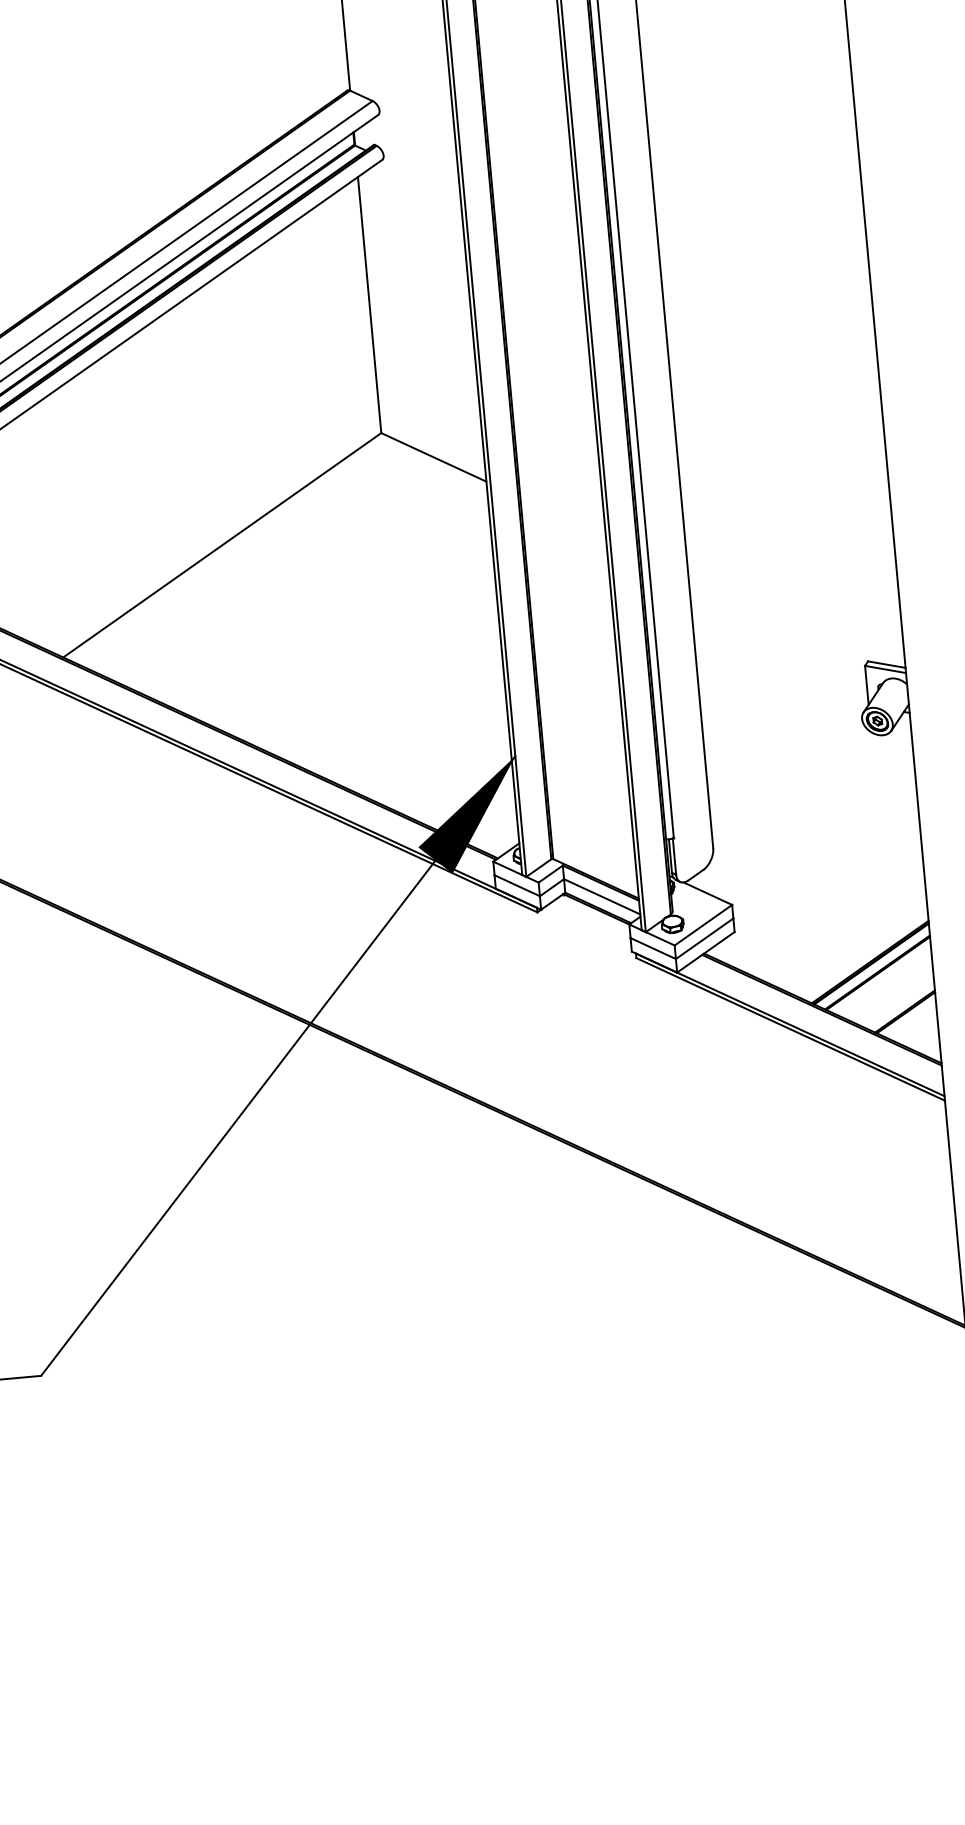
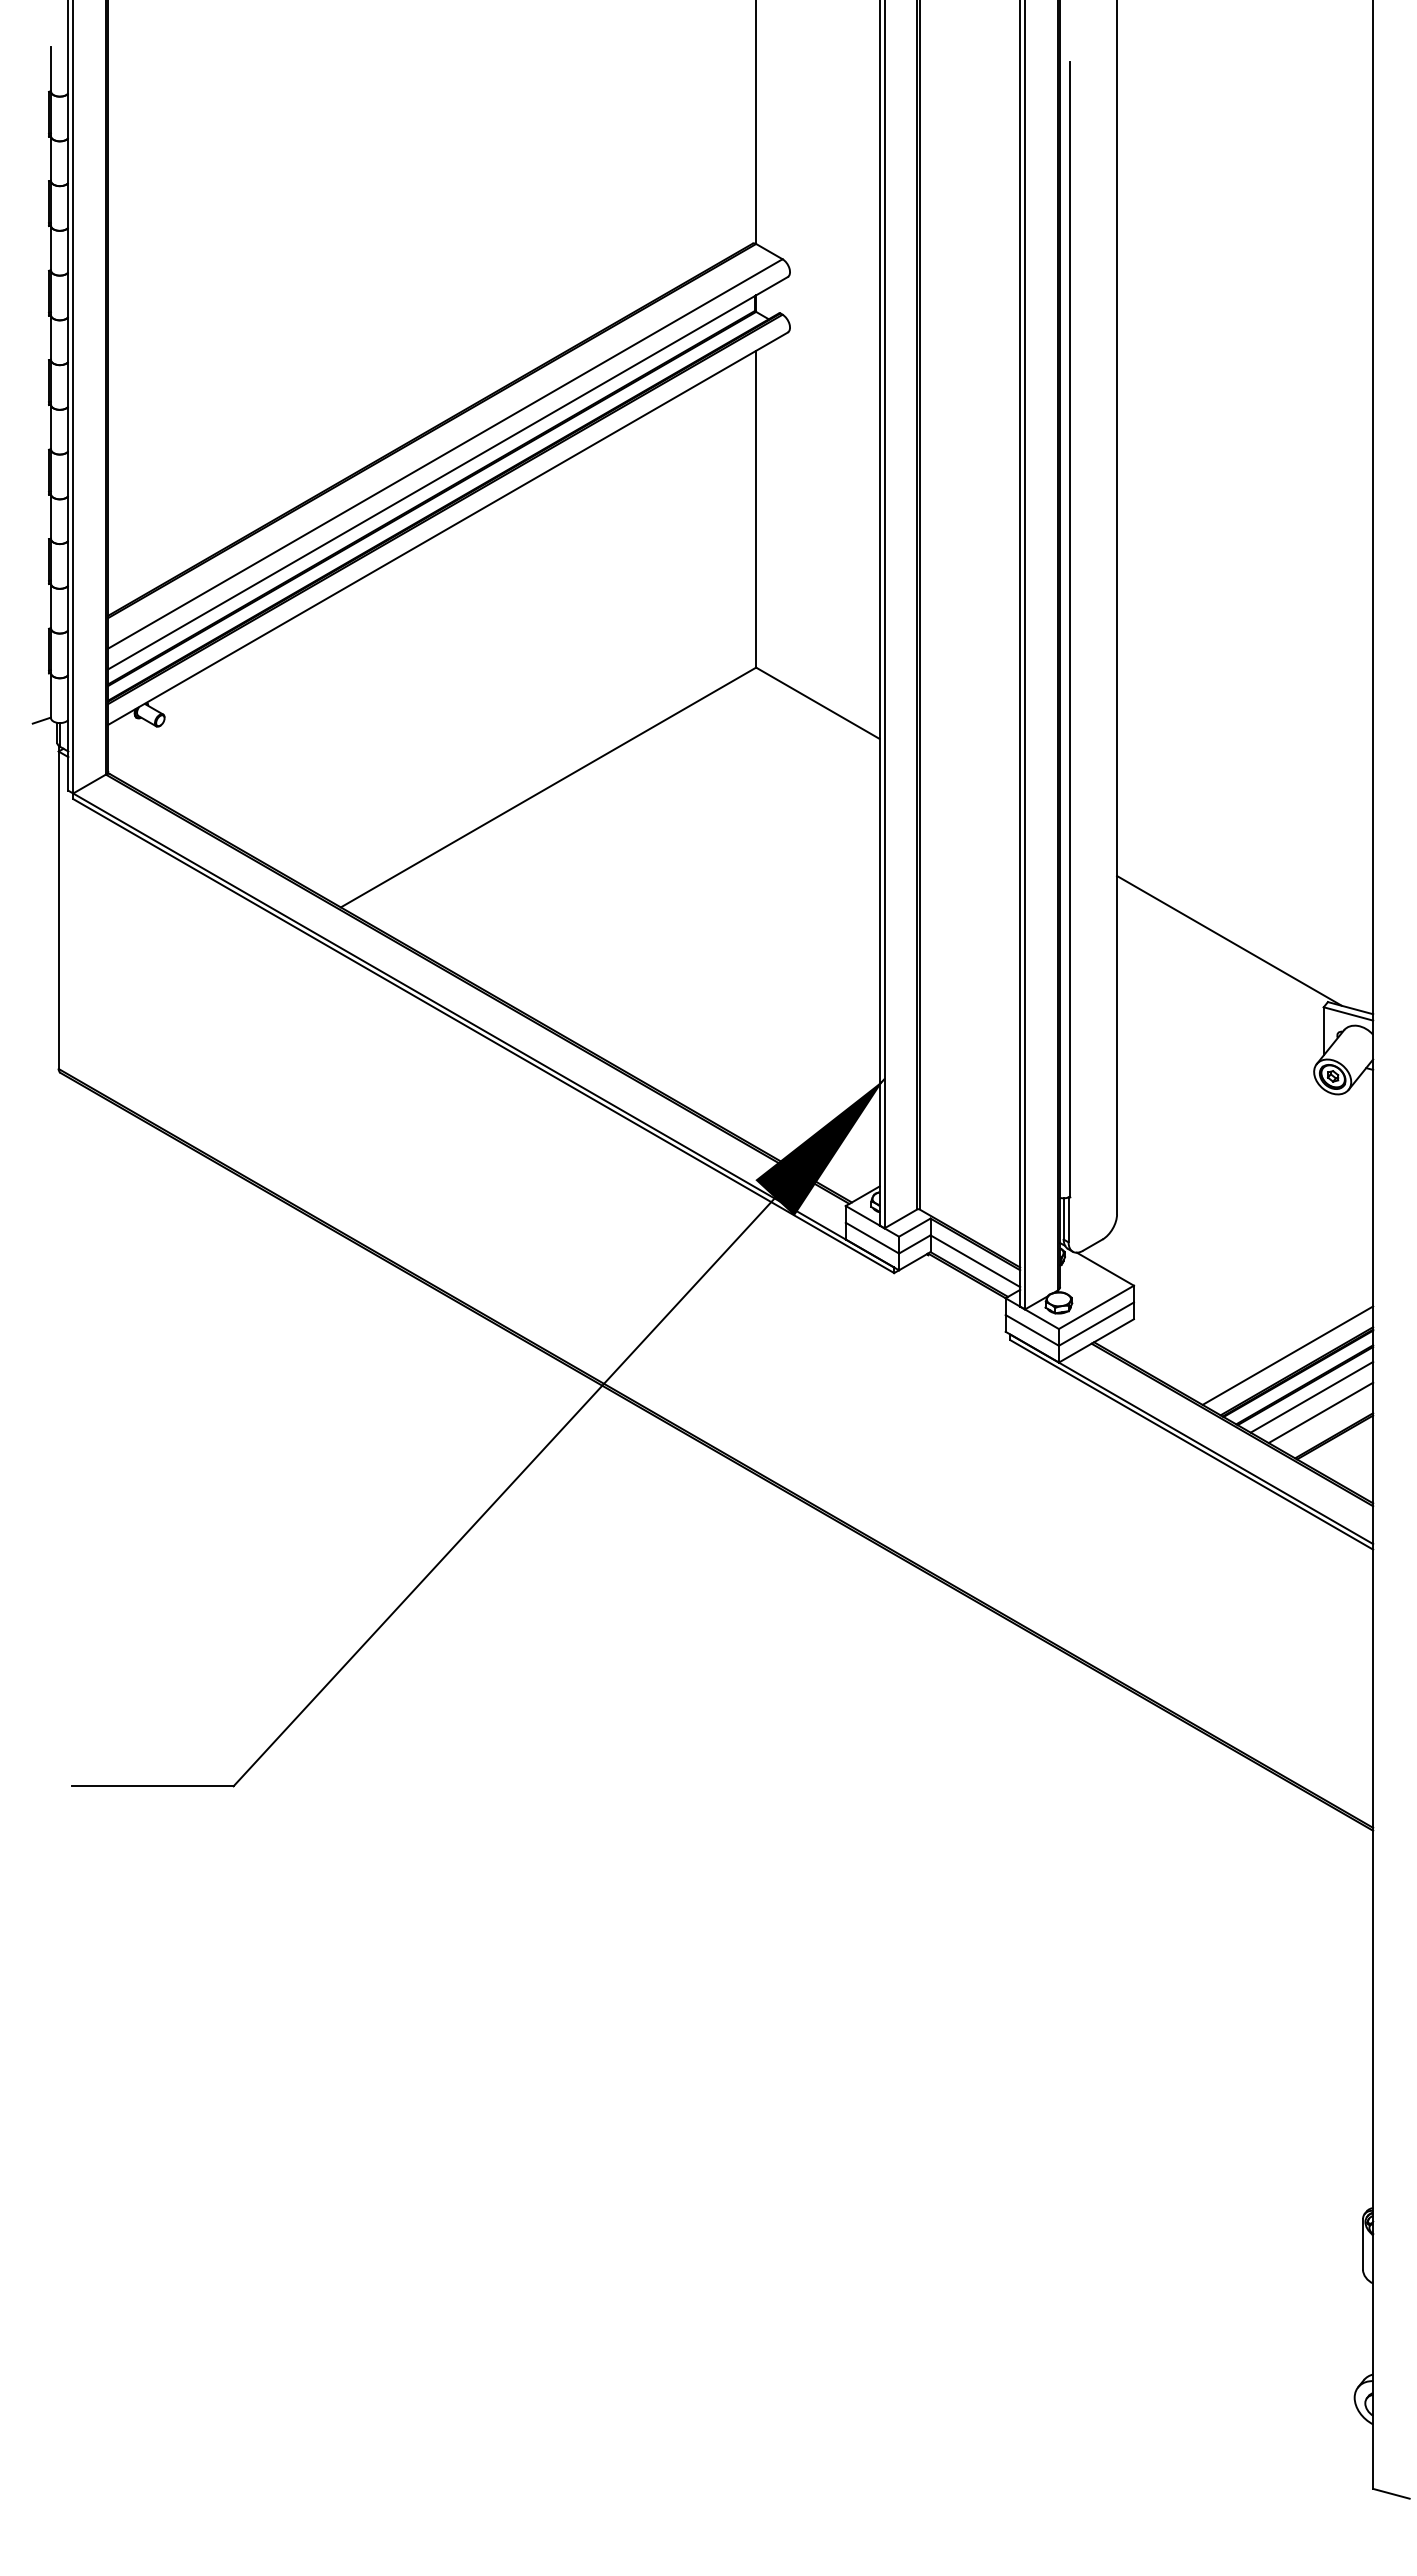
line: (783, 618) -> (1229, 940), added
line: (861, 950) -> (1287, 1355), added
line: (883, 981) -> (1311, 1396), added
line: (892, 993) -> (1320, 1412), added

